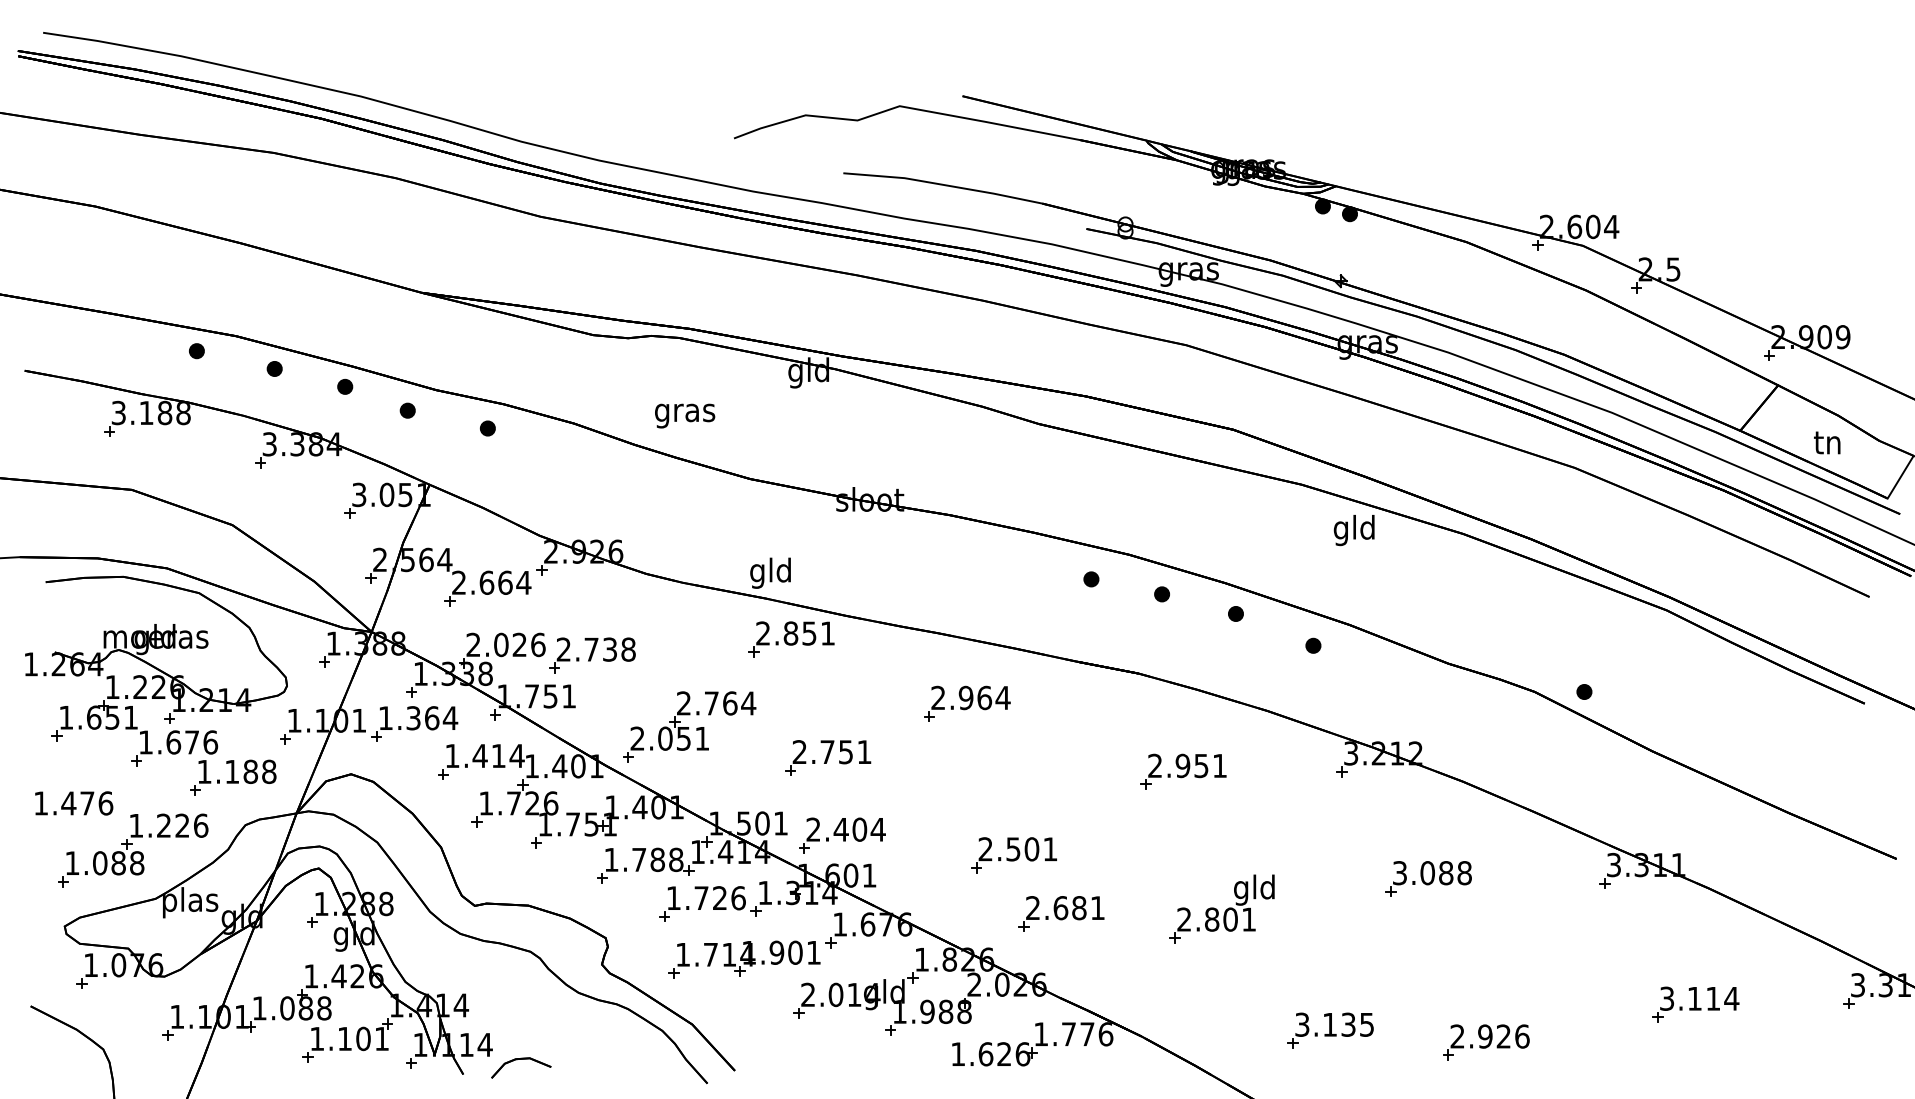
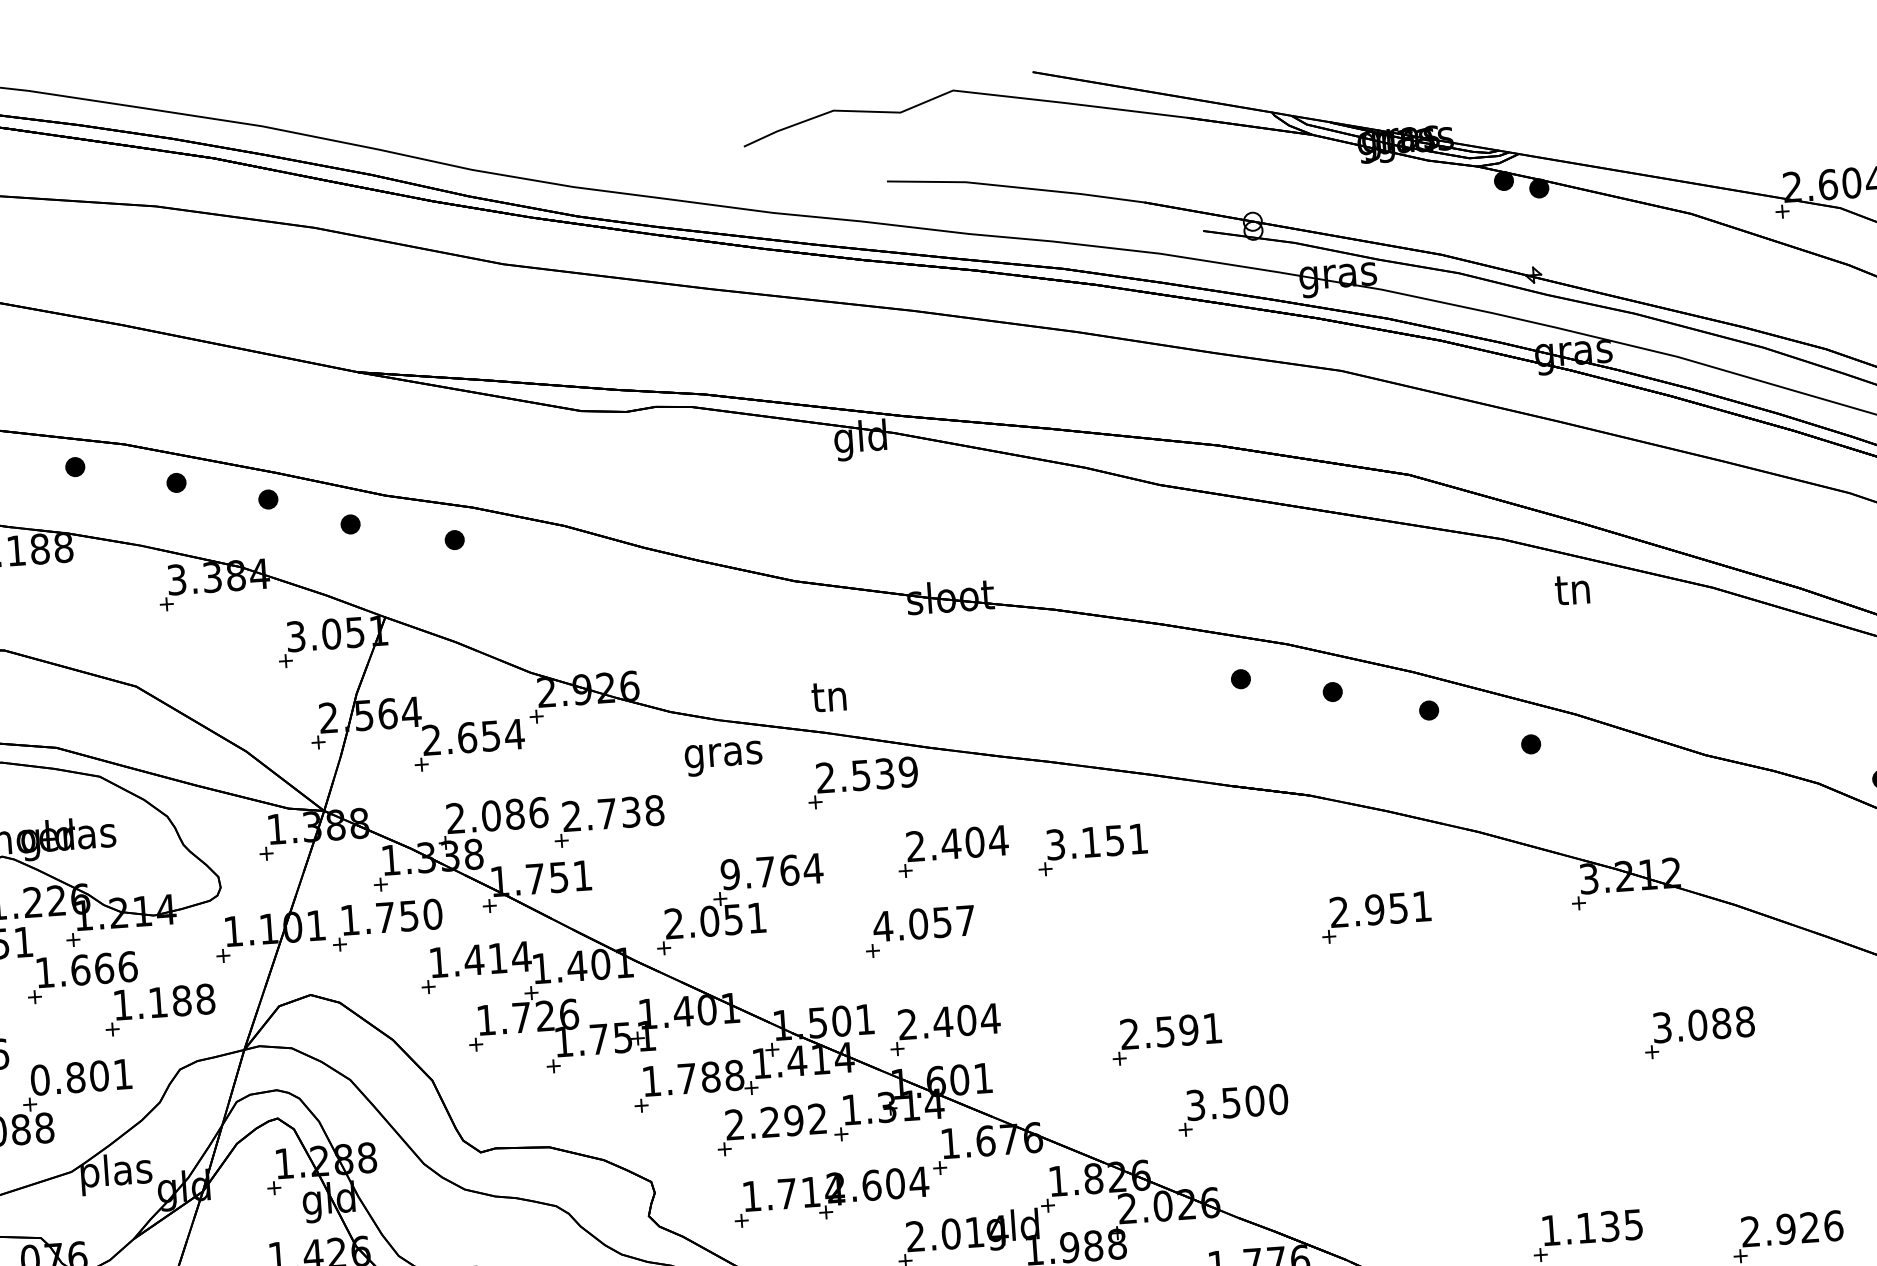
text: (685, 415) -> (724, 757), moved
text: (1353, 530) -> (1572, 593), gld -> tn
text: (770, 572) -> (829, 699), gld -> tn
text: (505, 582) -> (491, 735), 2.664 -> 2.654
text: (809, 633) -> (884, 773), 2.851 -> 2.539
text: (519, 644) -> (514, 813), 2.026 -> 2.086
part: (858, 697) -> (953, 851), added
text: (970, 697) -> (1096, 841), 2.964 -> 3.151
text: (683, 703) -> (729, 874), 2.764 -> 9.764
text: (432, 718) -> (409, 916), 1.364 -> 1.750
text: (192, 742) -> (104, 968), 1.676 -> 1.666
text: (831, 752) -> (923, 924), 2.751 -> 4.057
text: (168, 825) -> (81, 1076), 1.226 -> 0.801
text: (1031, 849) -> (1188, 1030), 2.501 -> 2.591
text: (705, 898) -> (775, 1122), 1.726 -> 2.292
text: (1065, 908) -> (1237, 1102), 2.681 -> 3.500
part: (1221, 908) -> (1436, 1088), removed
text: (781, 952) -> (877, 1184), 1.901 -> 2.604
text: (1302, 1024) -> (1551, 1230), 3.135 -> 1.135

